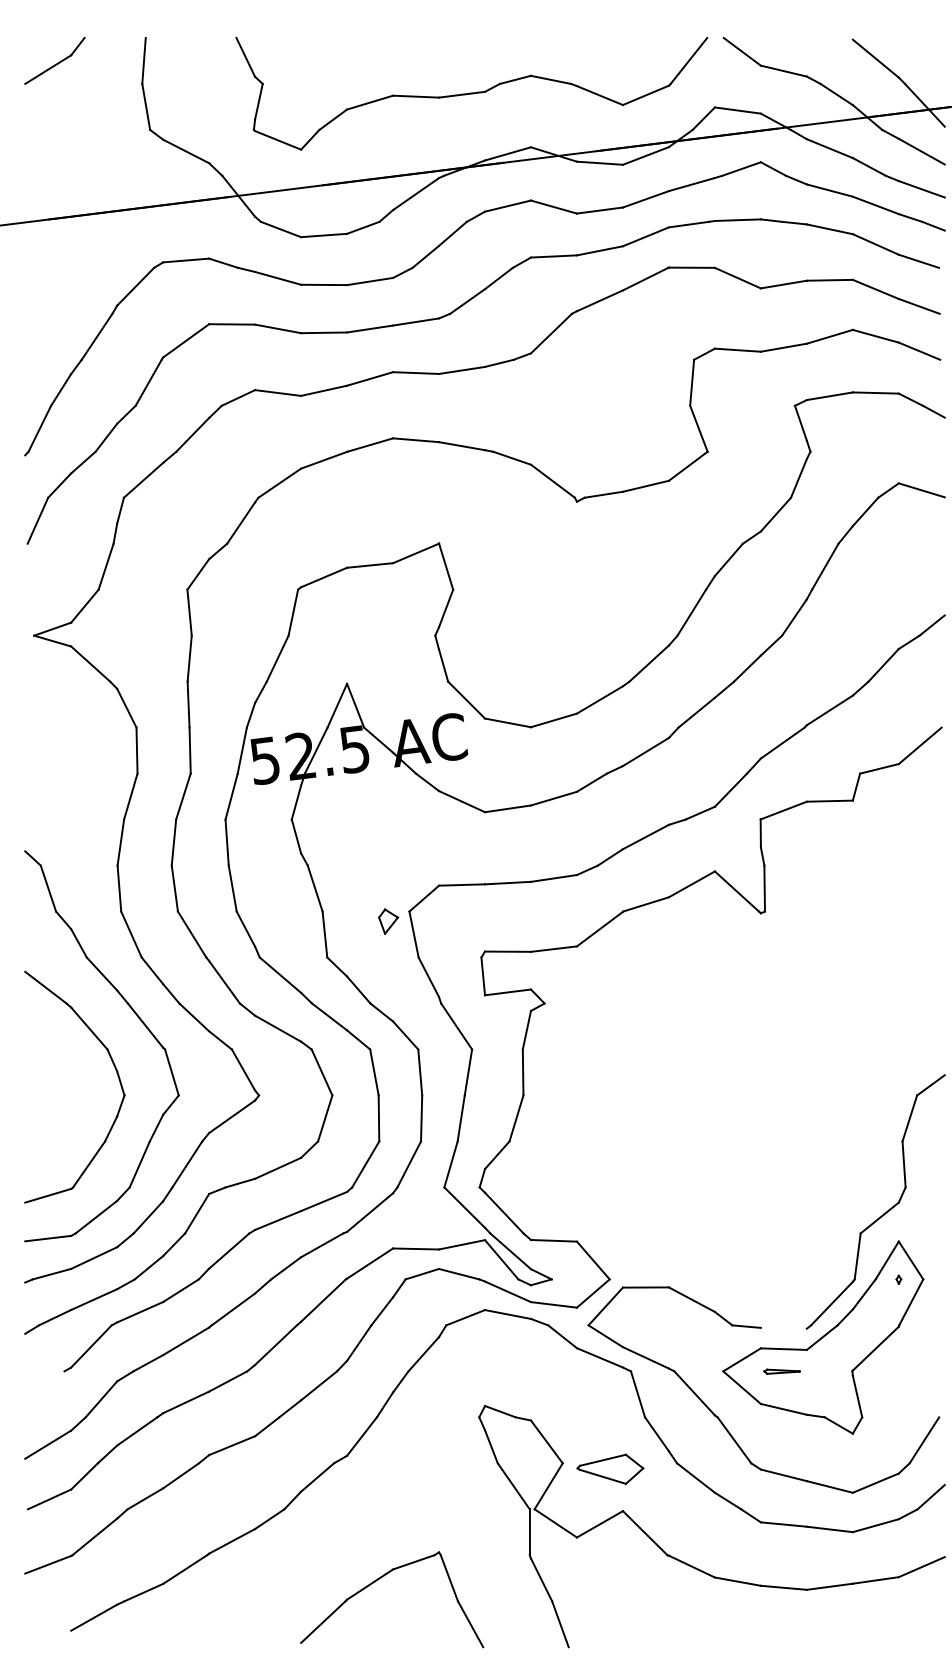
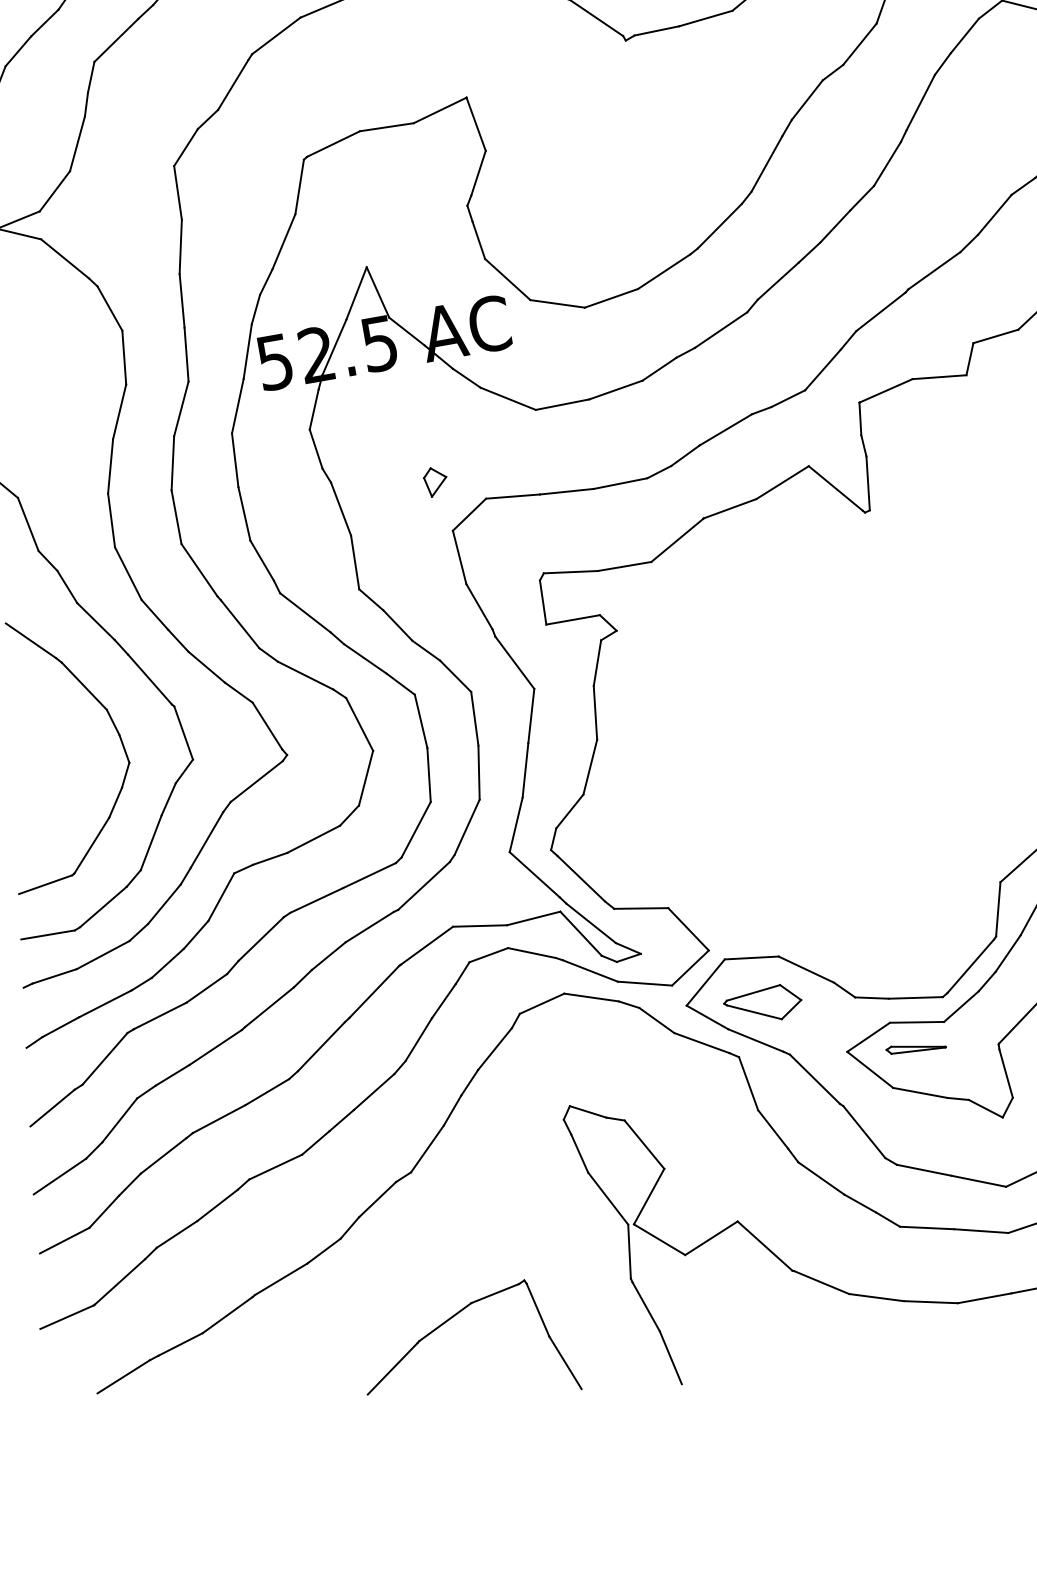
part: (388, 921) -> (435, 482), moved
line: (783, 1327) -> (915, 996), added
part: (781, 1371) -> (915, 1048), size x1.43
line: (44, 1385) -> (52, 1107), added
part: (610, 1468) -> (762, 1002), moved

